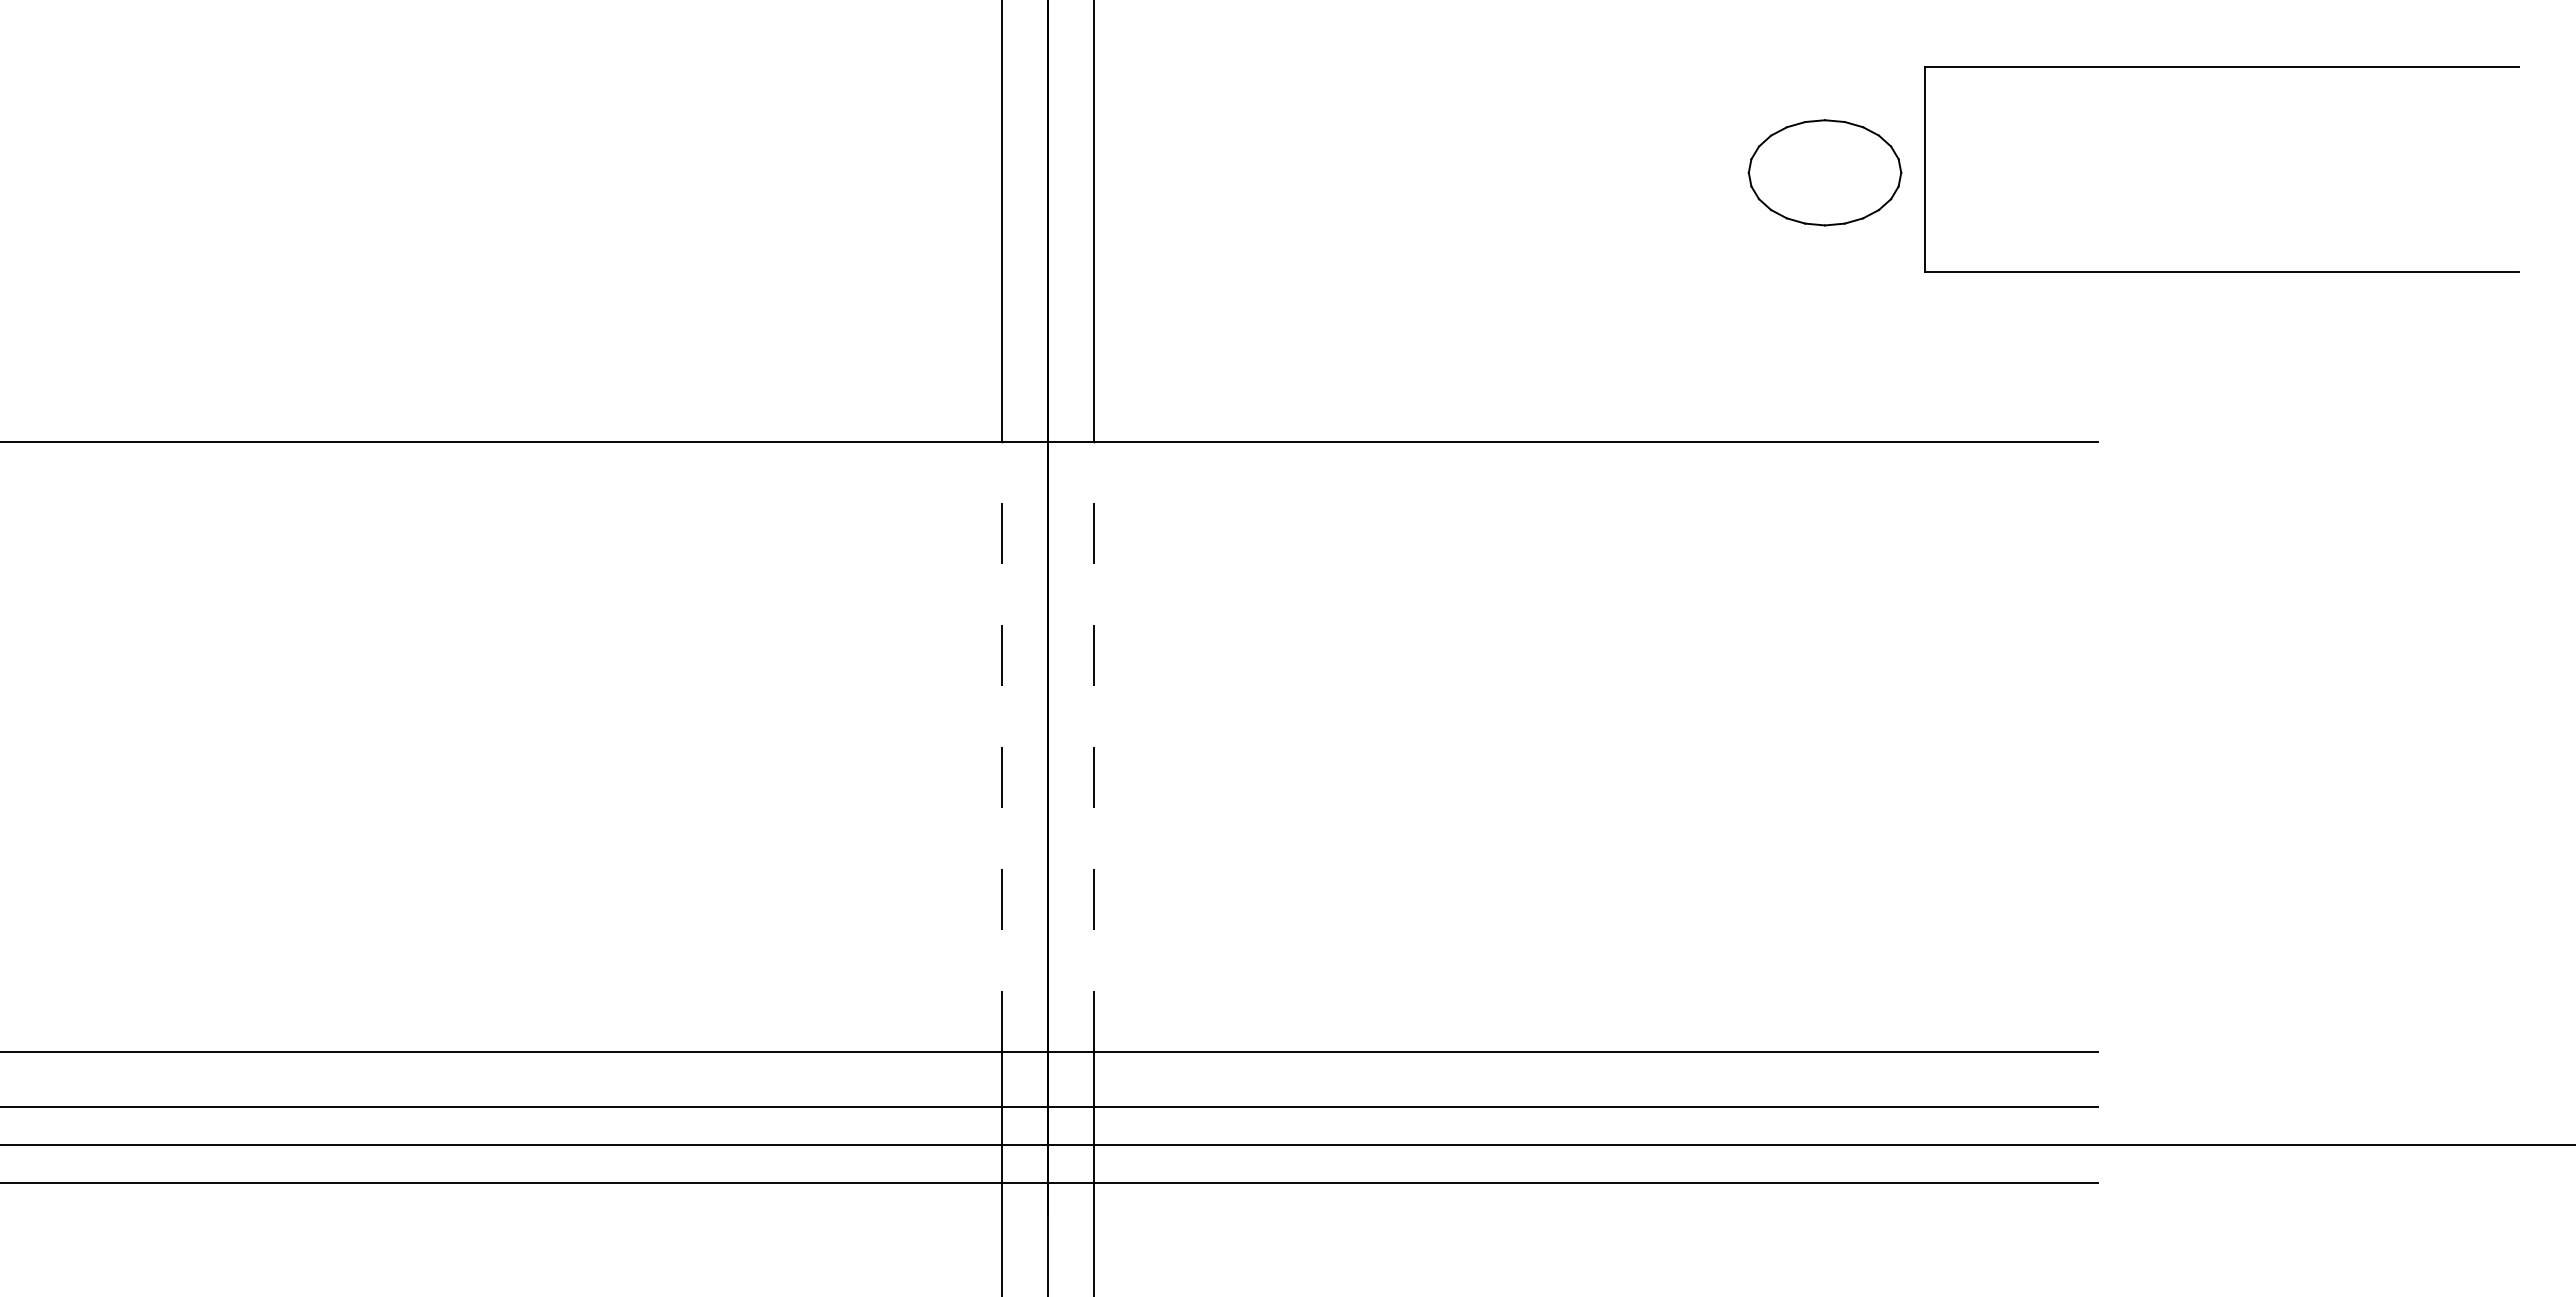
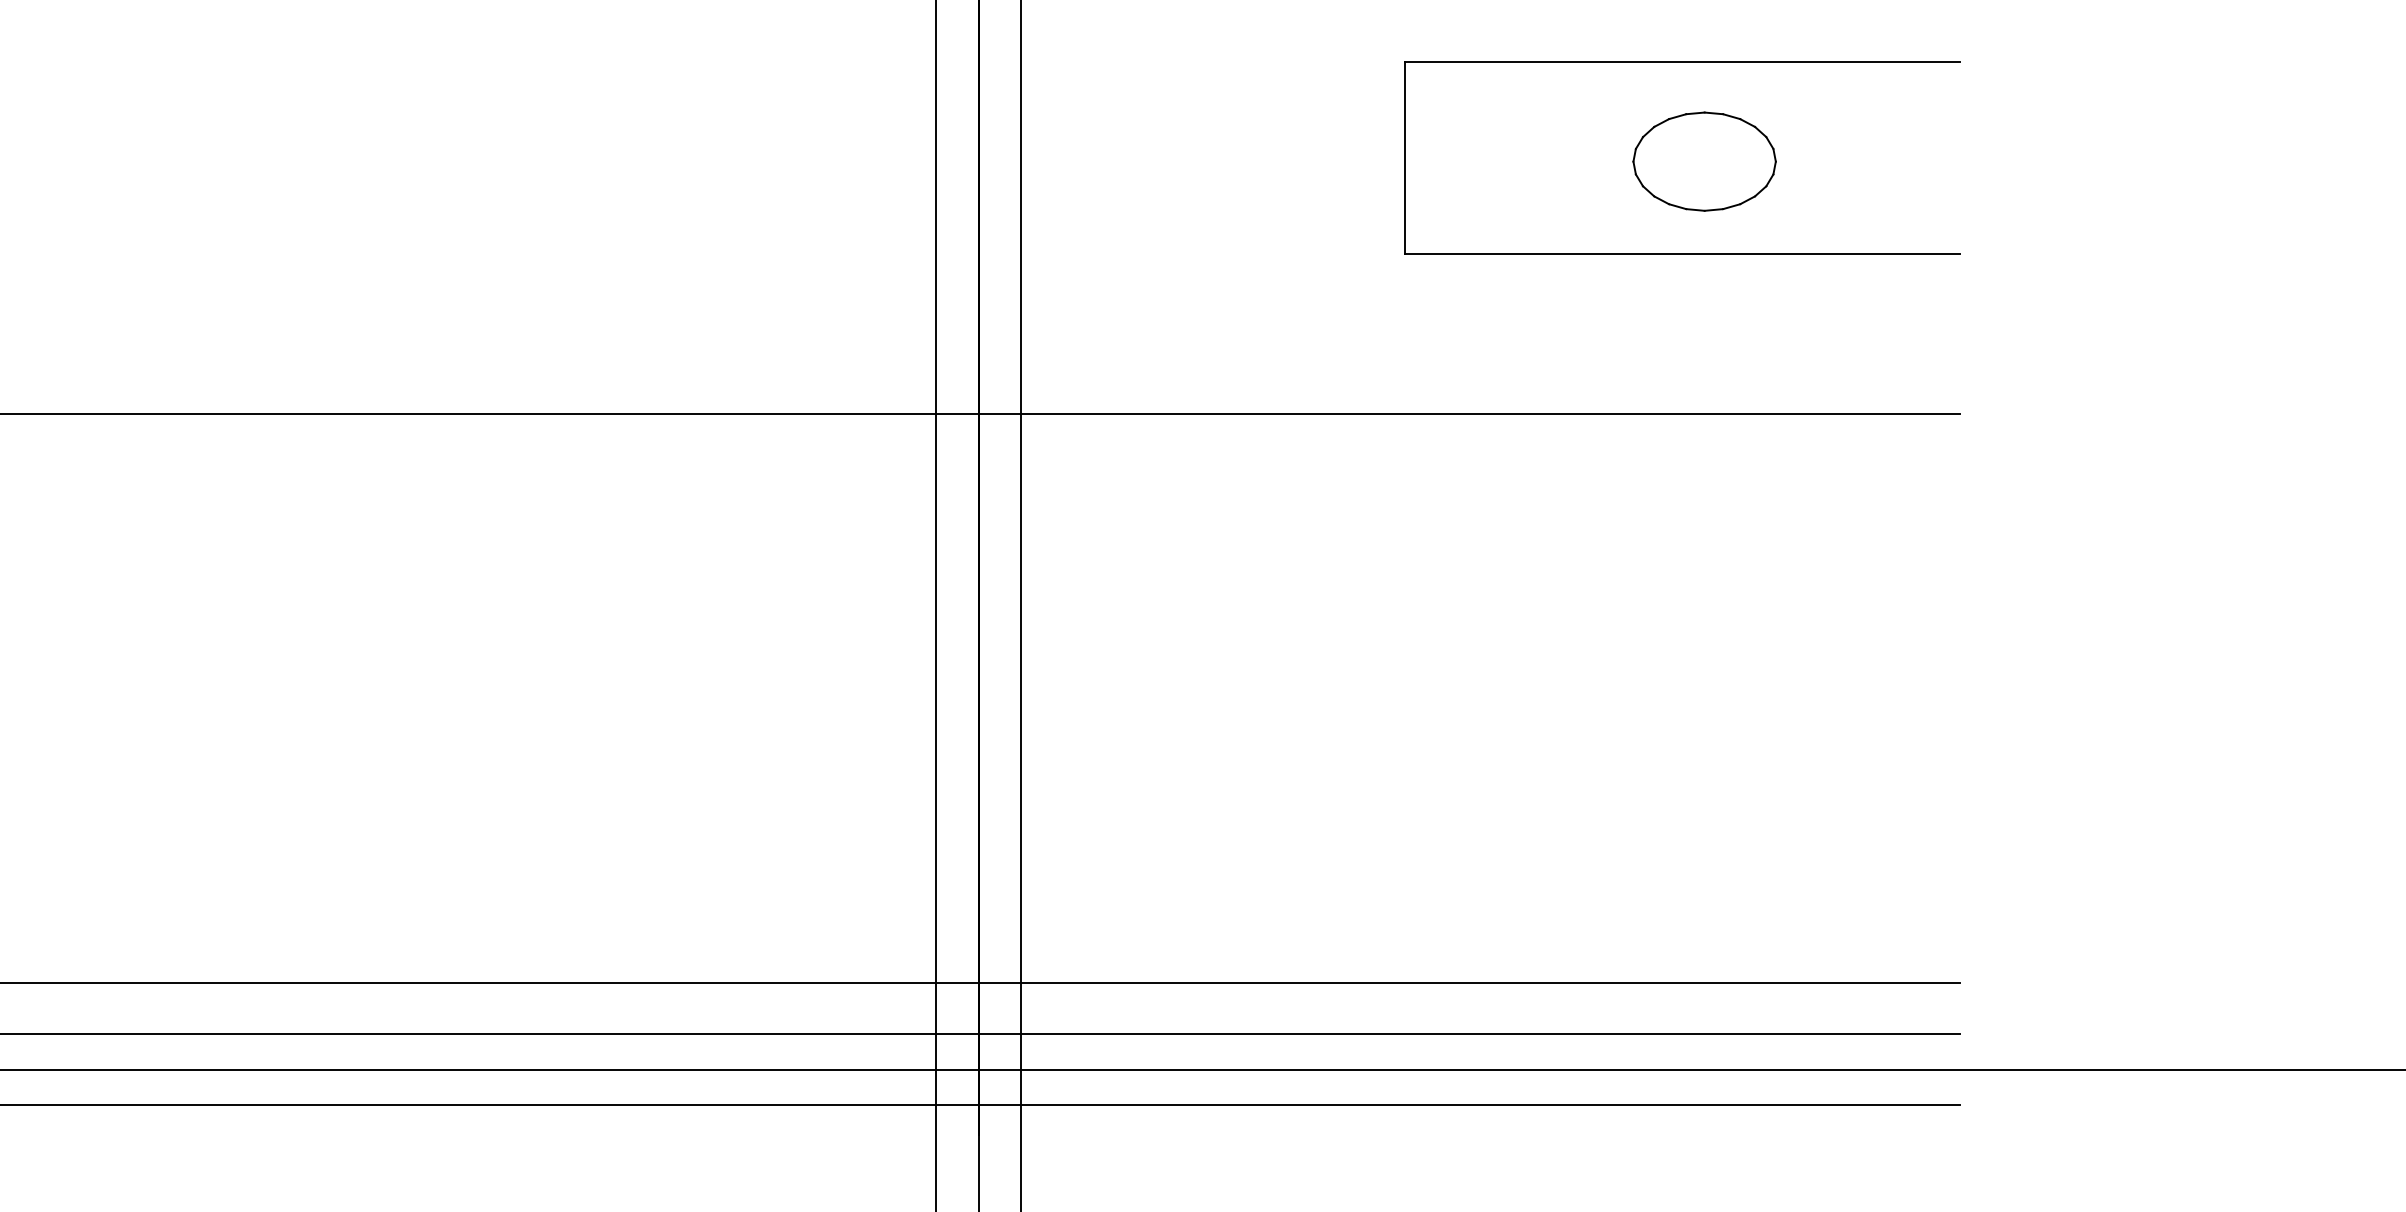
part: (2221, 67) -> (1681, 63), moved
line: (1002, 747) -> (936, 698), dashed -> solid
line: (1093, 747) -> (1021, 698), dashed -> solid

